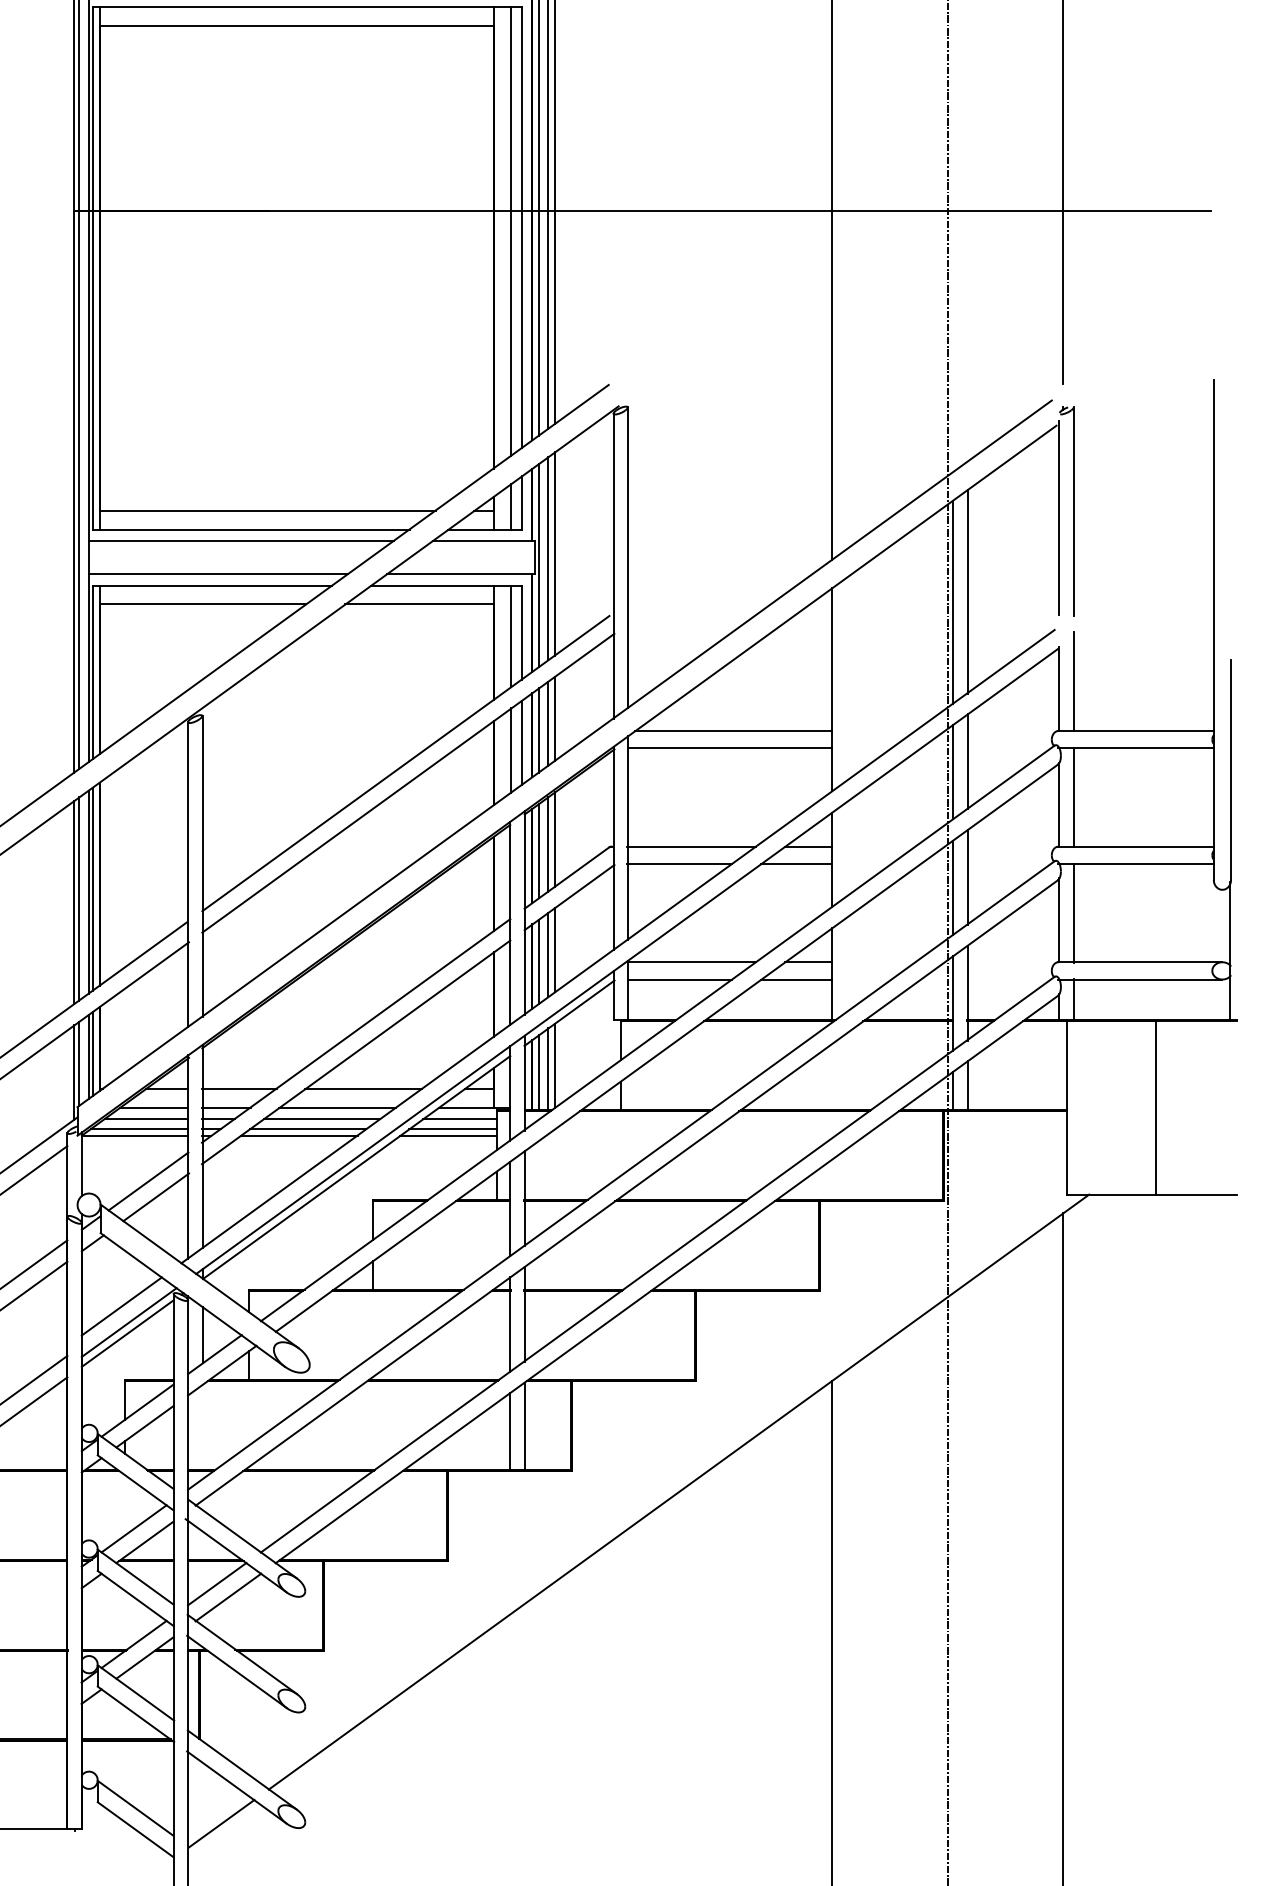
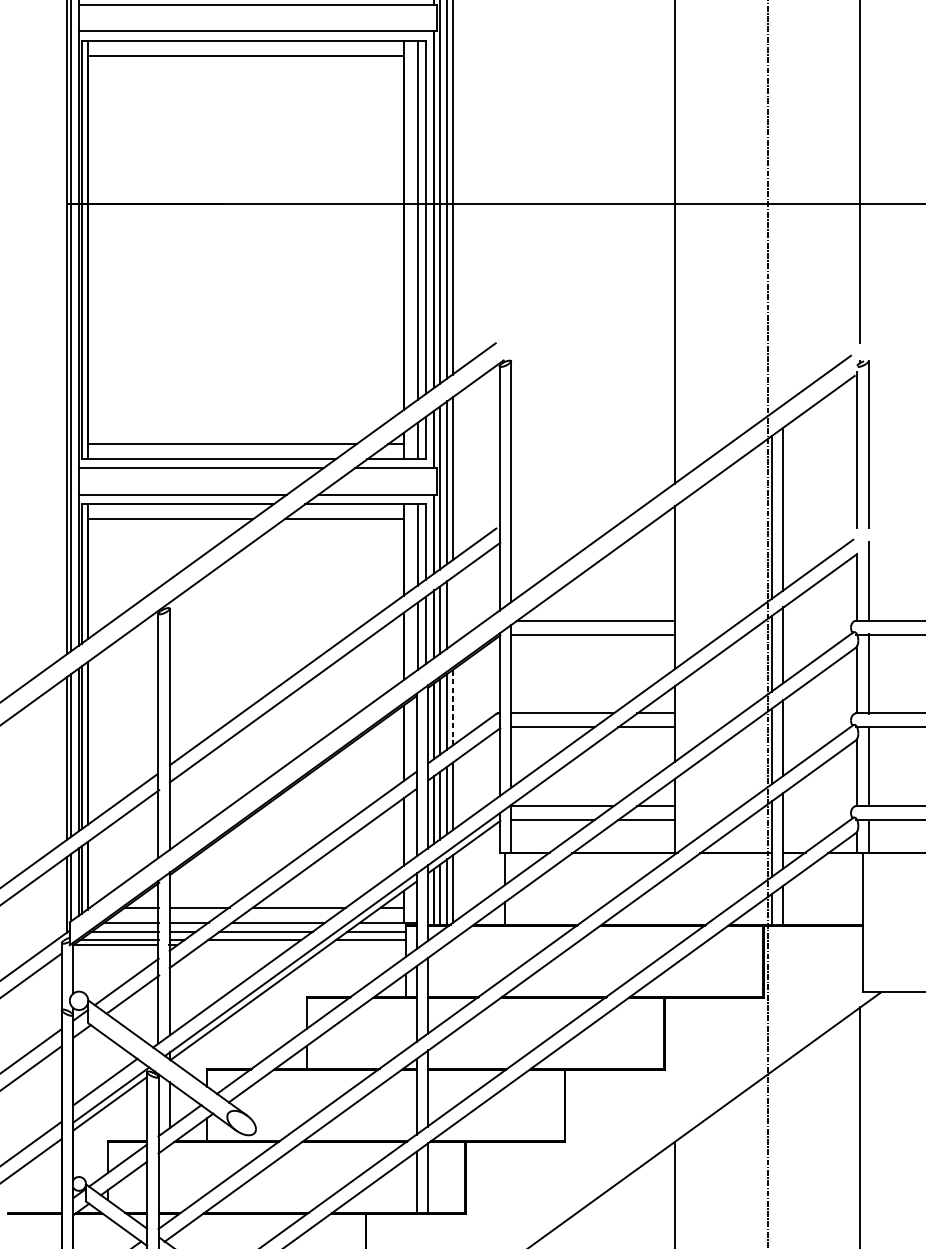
line: (555, 718) -> (453, 610), removed
line: (555, 840) -> (453, 708), solid -> dashed
line: (298, 1135) -> (247, 945), removed
line: (448, 1135) -> (367, 945), removed

